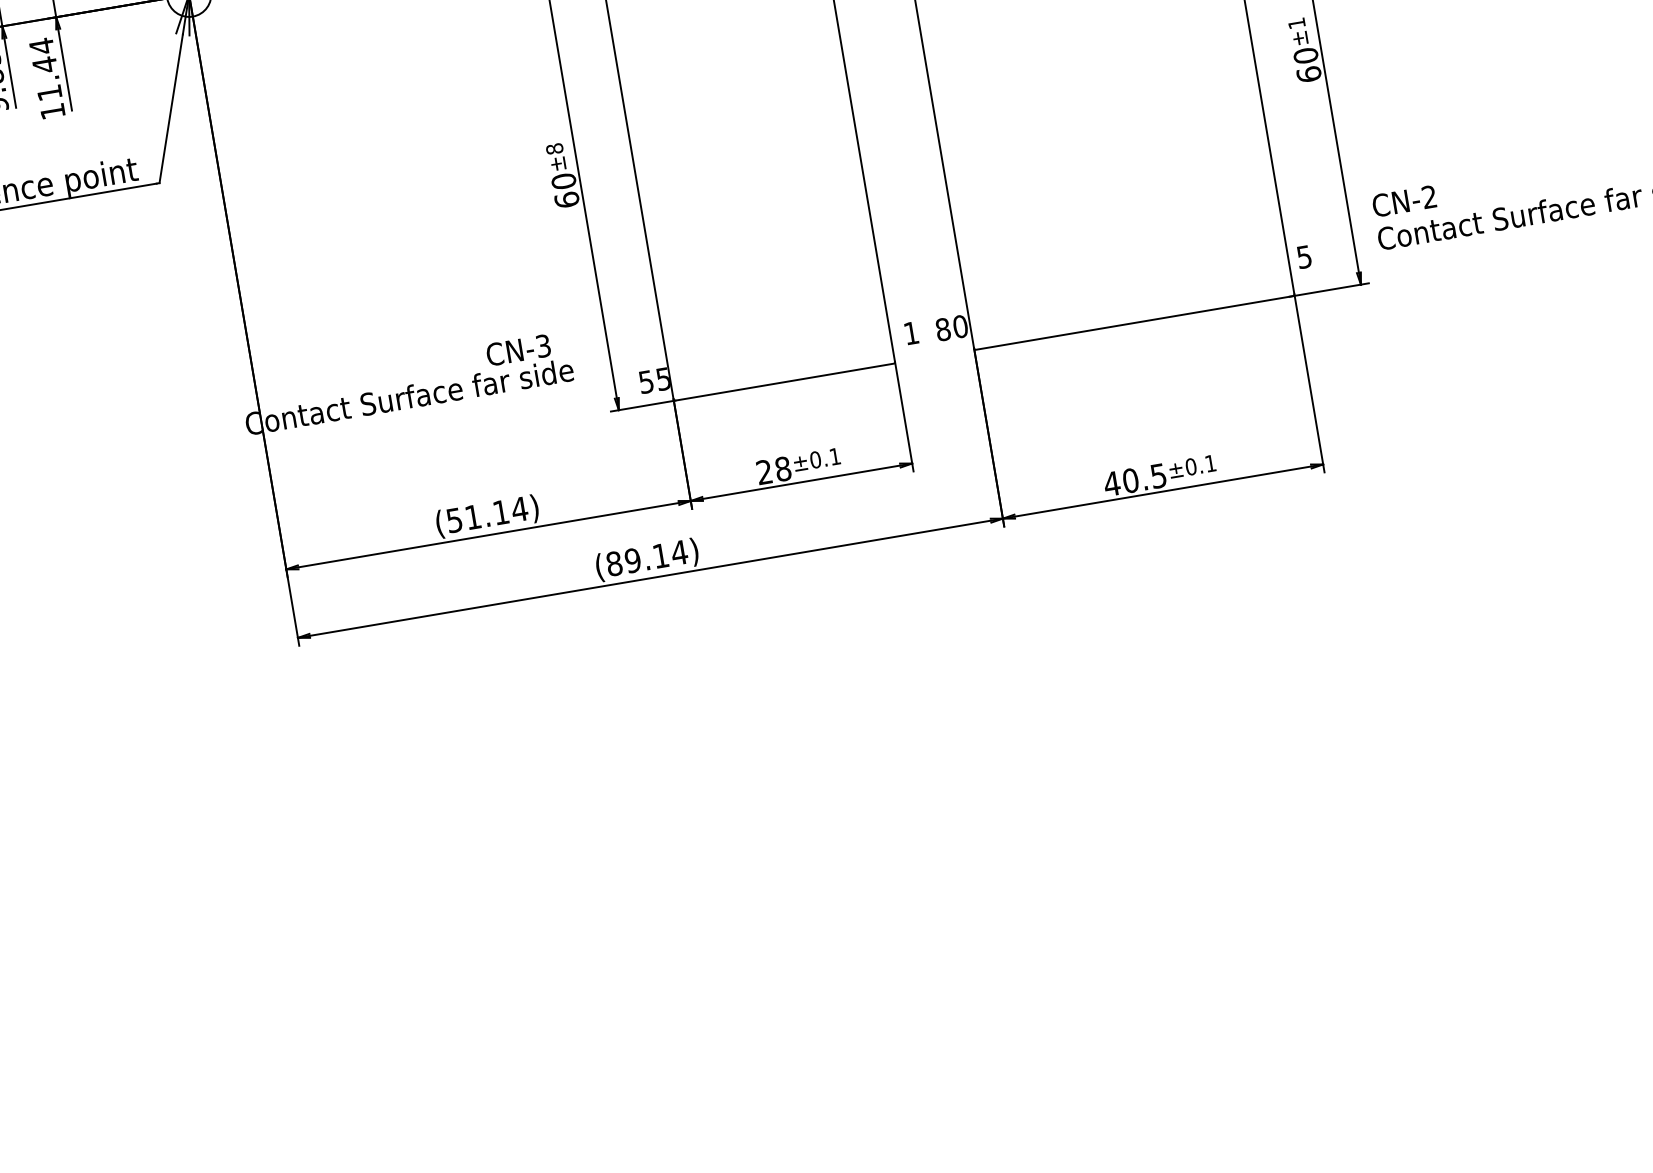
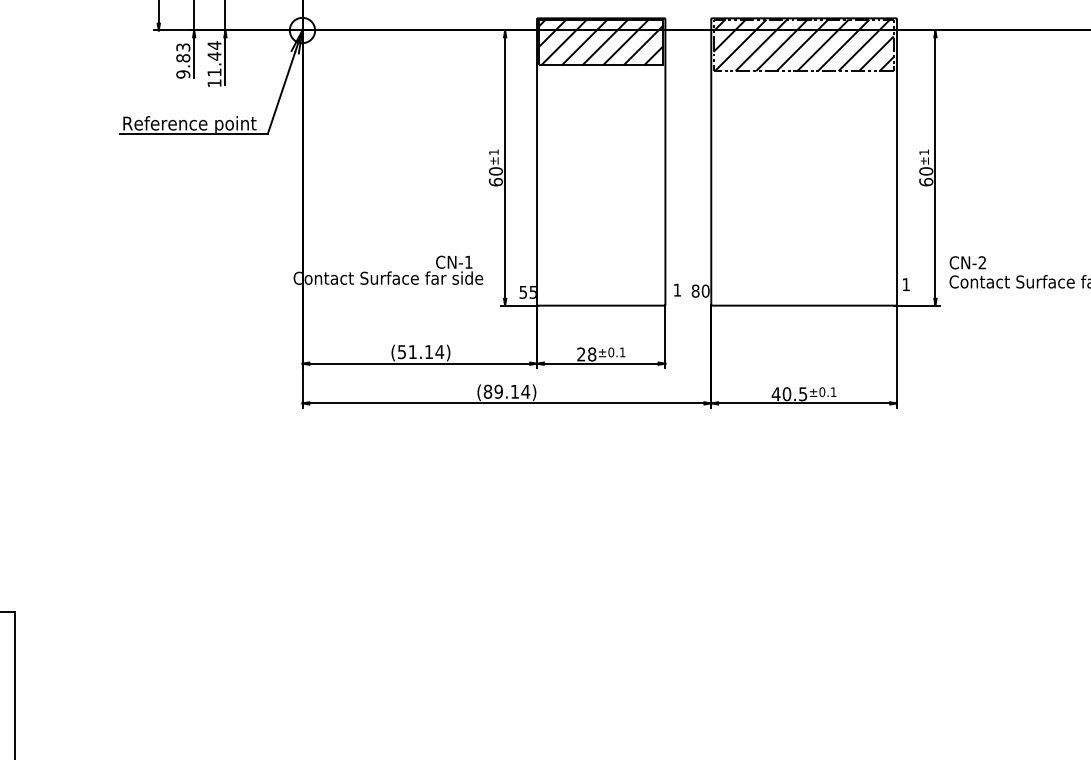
text: (554, 149) -> (493, 152), ±8 -> ±1
text: (1303, 256) -> (905, 284), 5 -> 1
text: (542, 344) -> (468, 261), CN-3 -> CN-1

